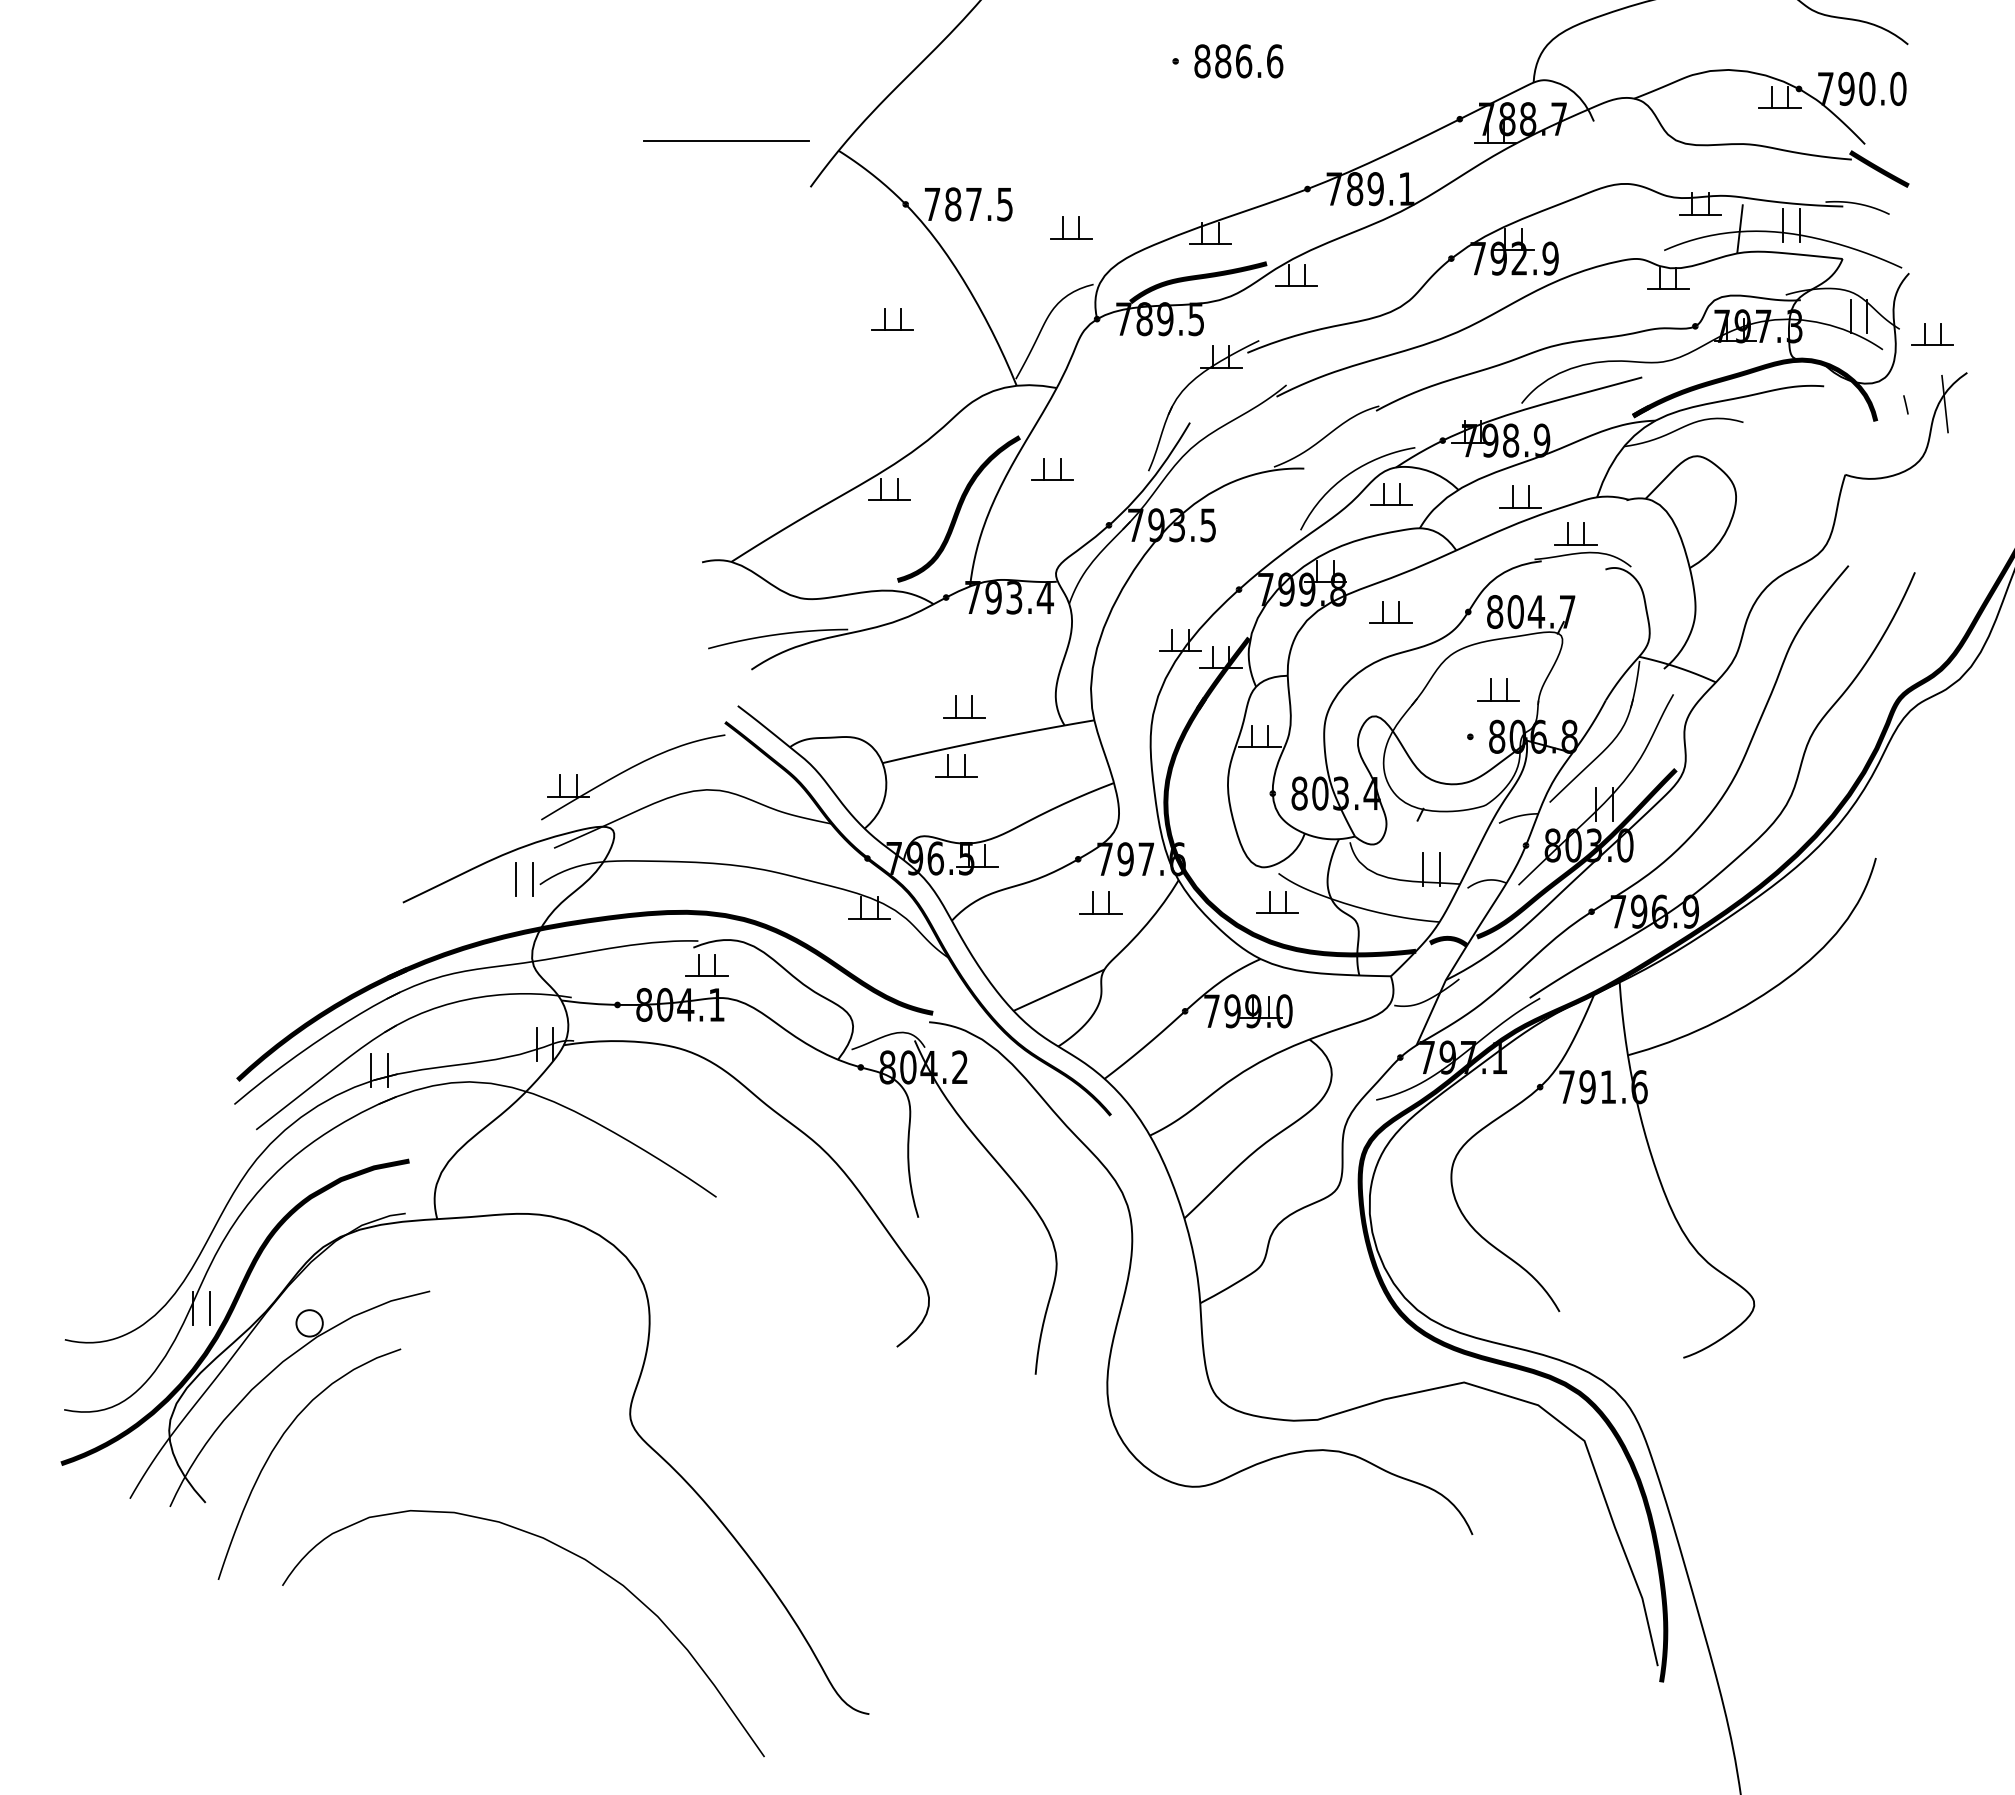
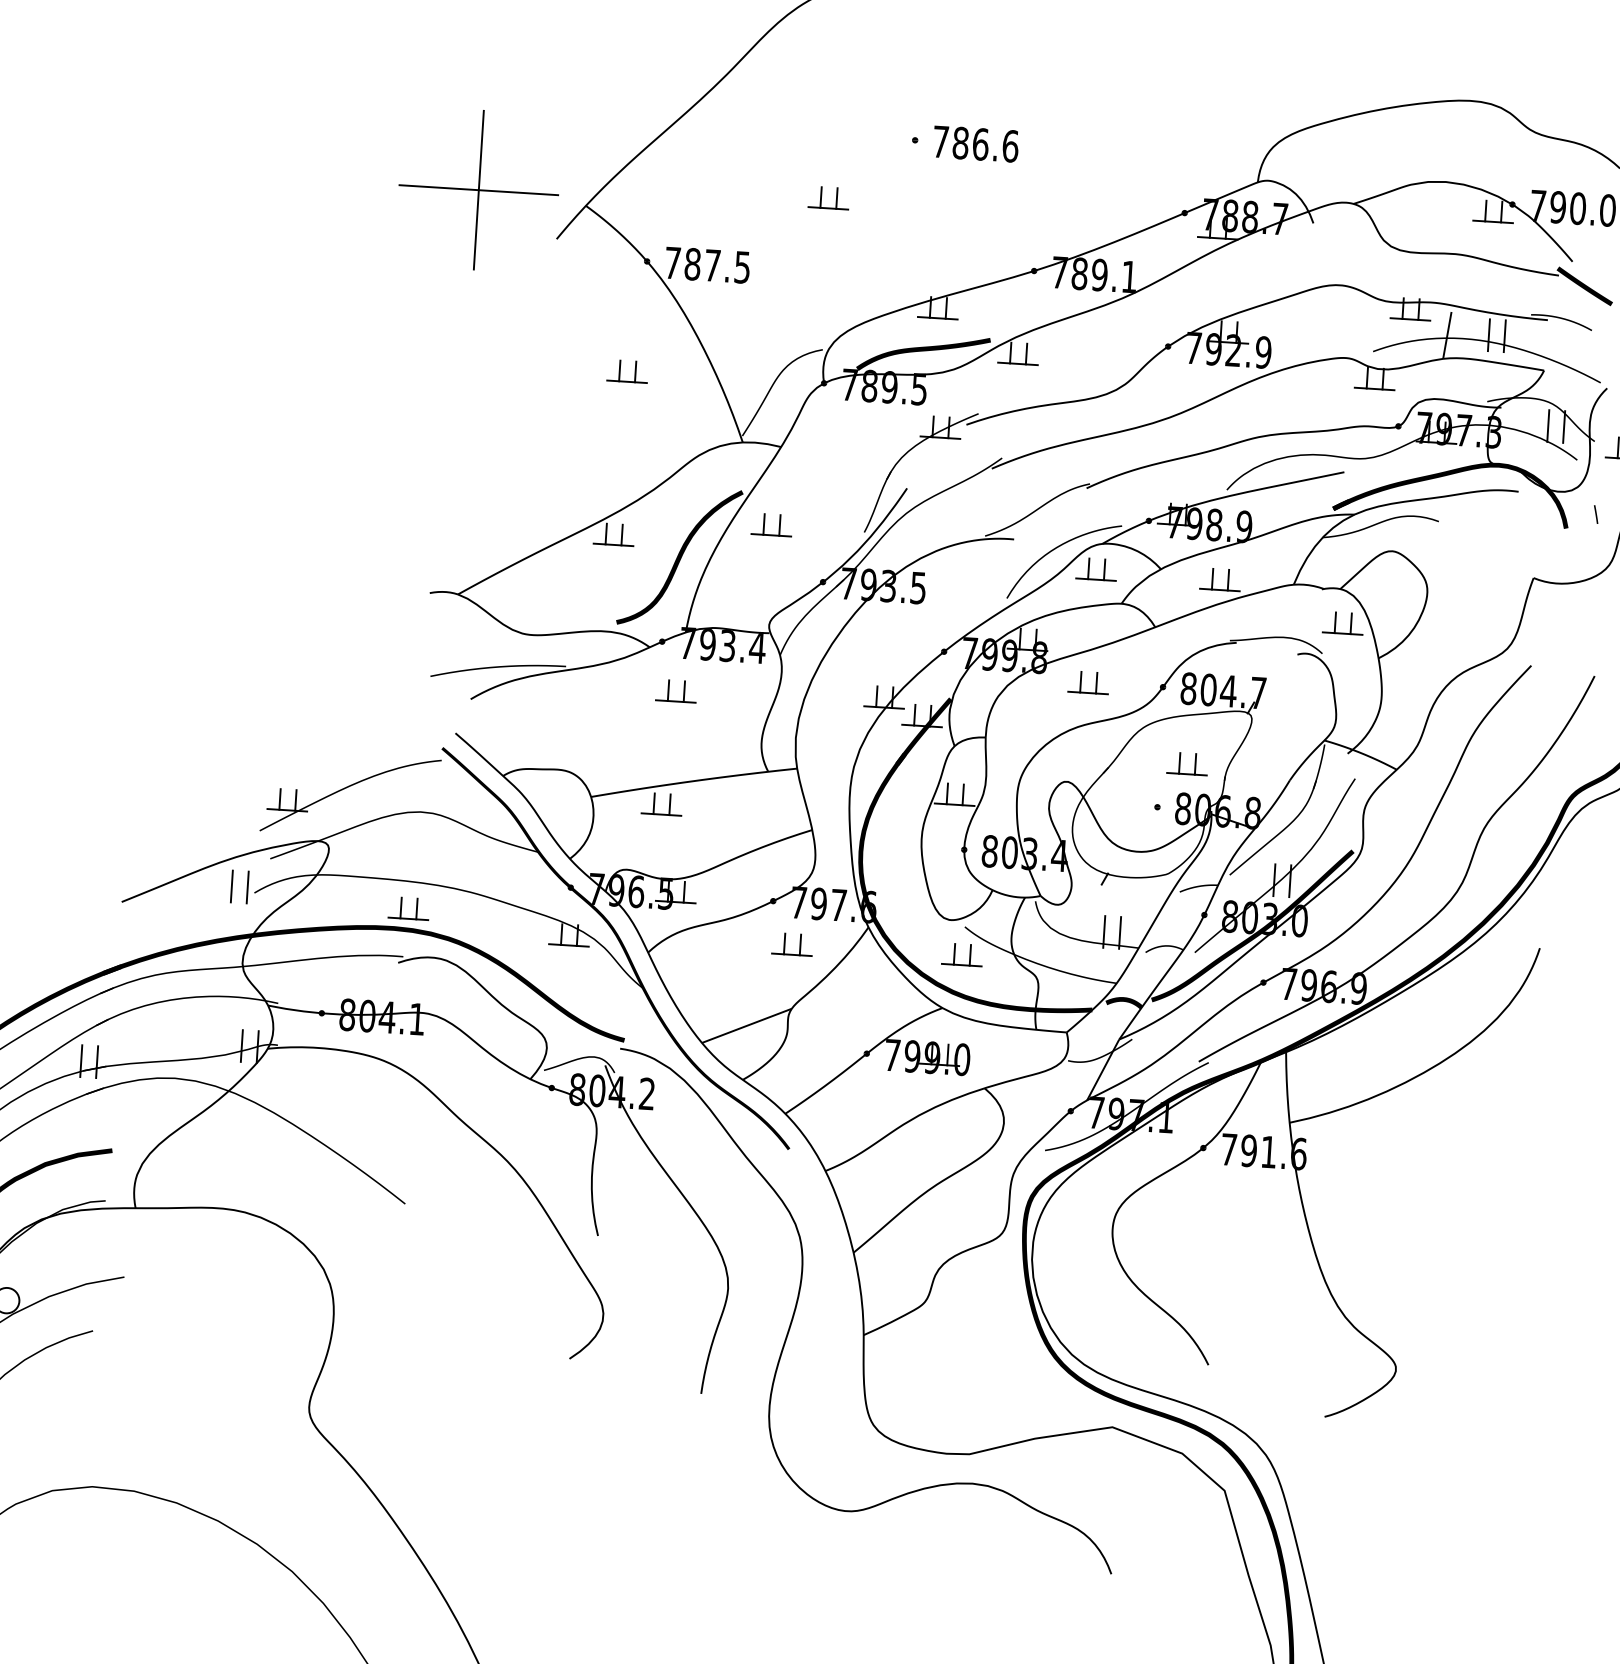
text: (1202, 61) -> (940, 142), 886.6 -> 786.6
line: (726, 141) -> (478, 190), added
part: (1078, 227) -> (836, 198), moved
part: (1568, 533) -> (1336, 622), moved
part: (971, 706) -> (683, 691), moved
part: (699, 965) -> (401, 907), moved

